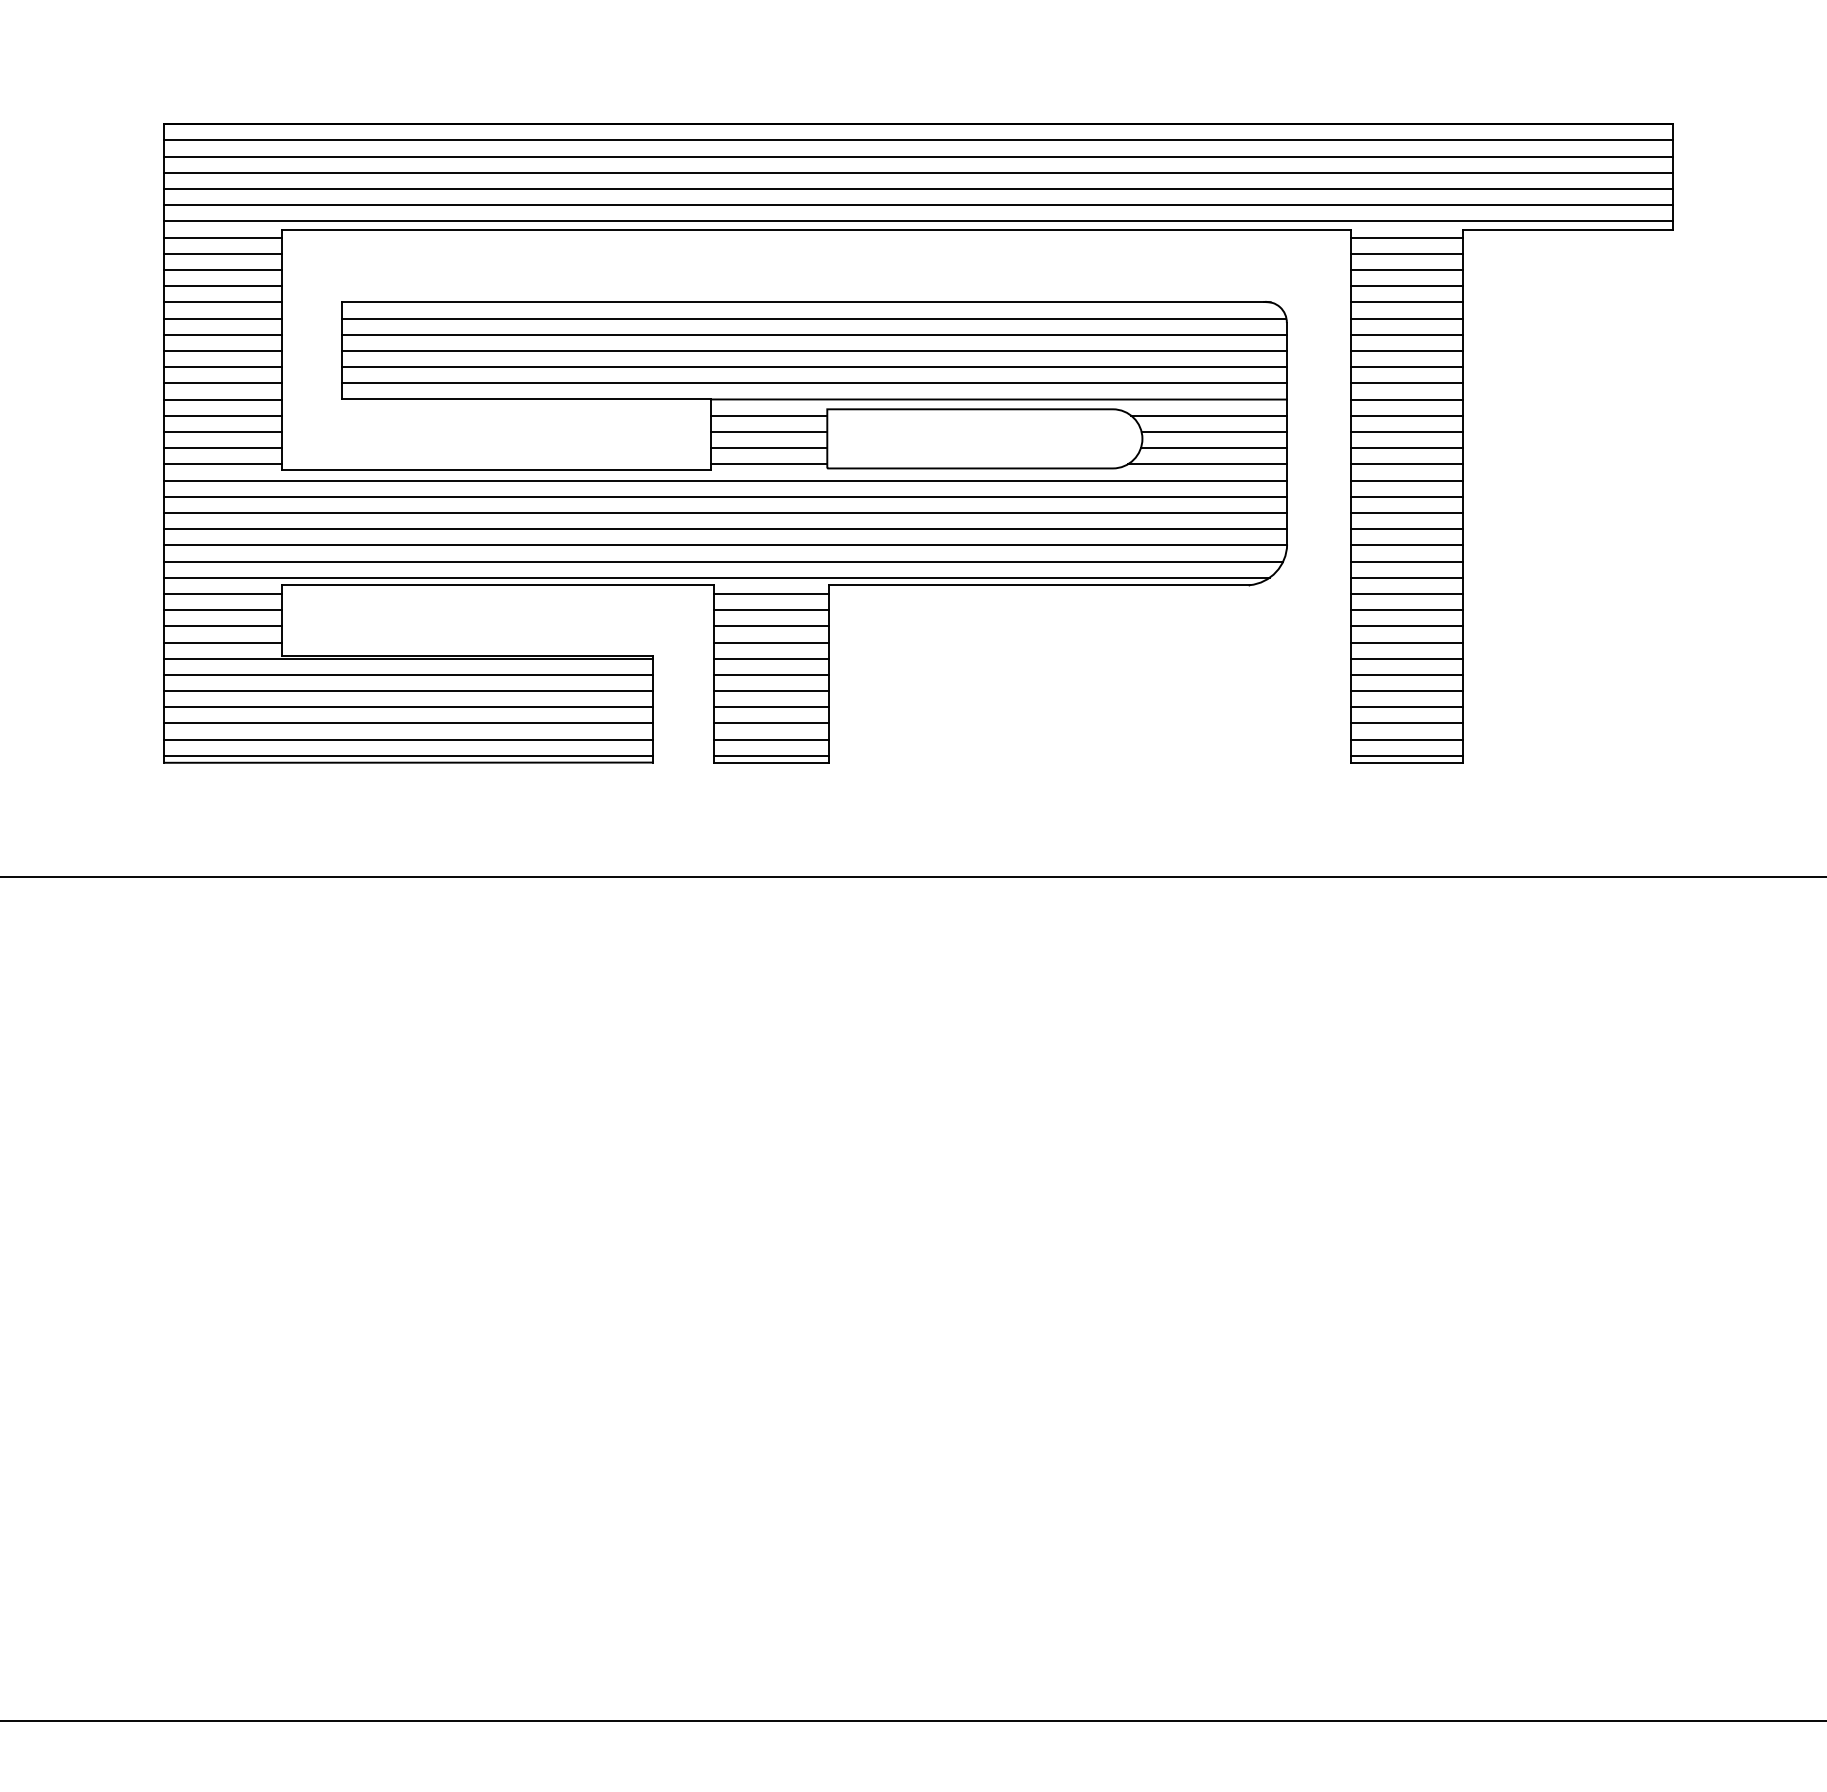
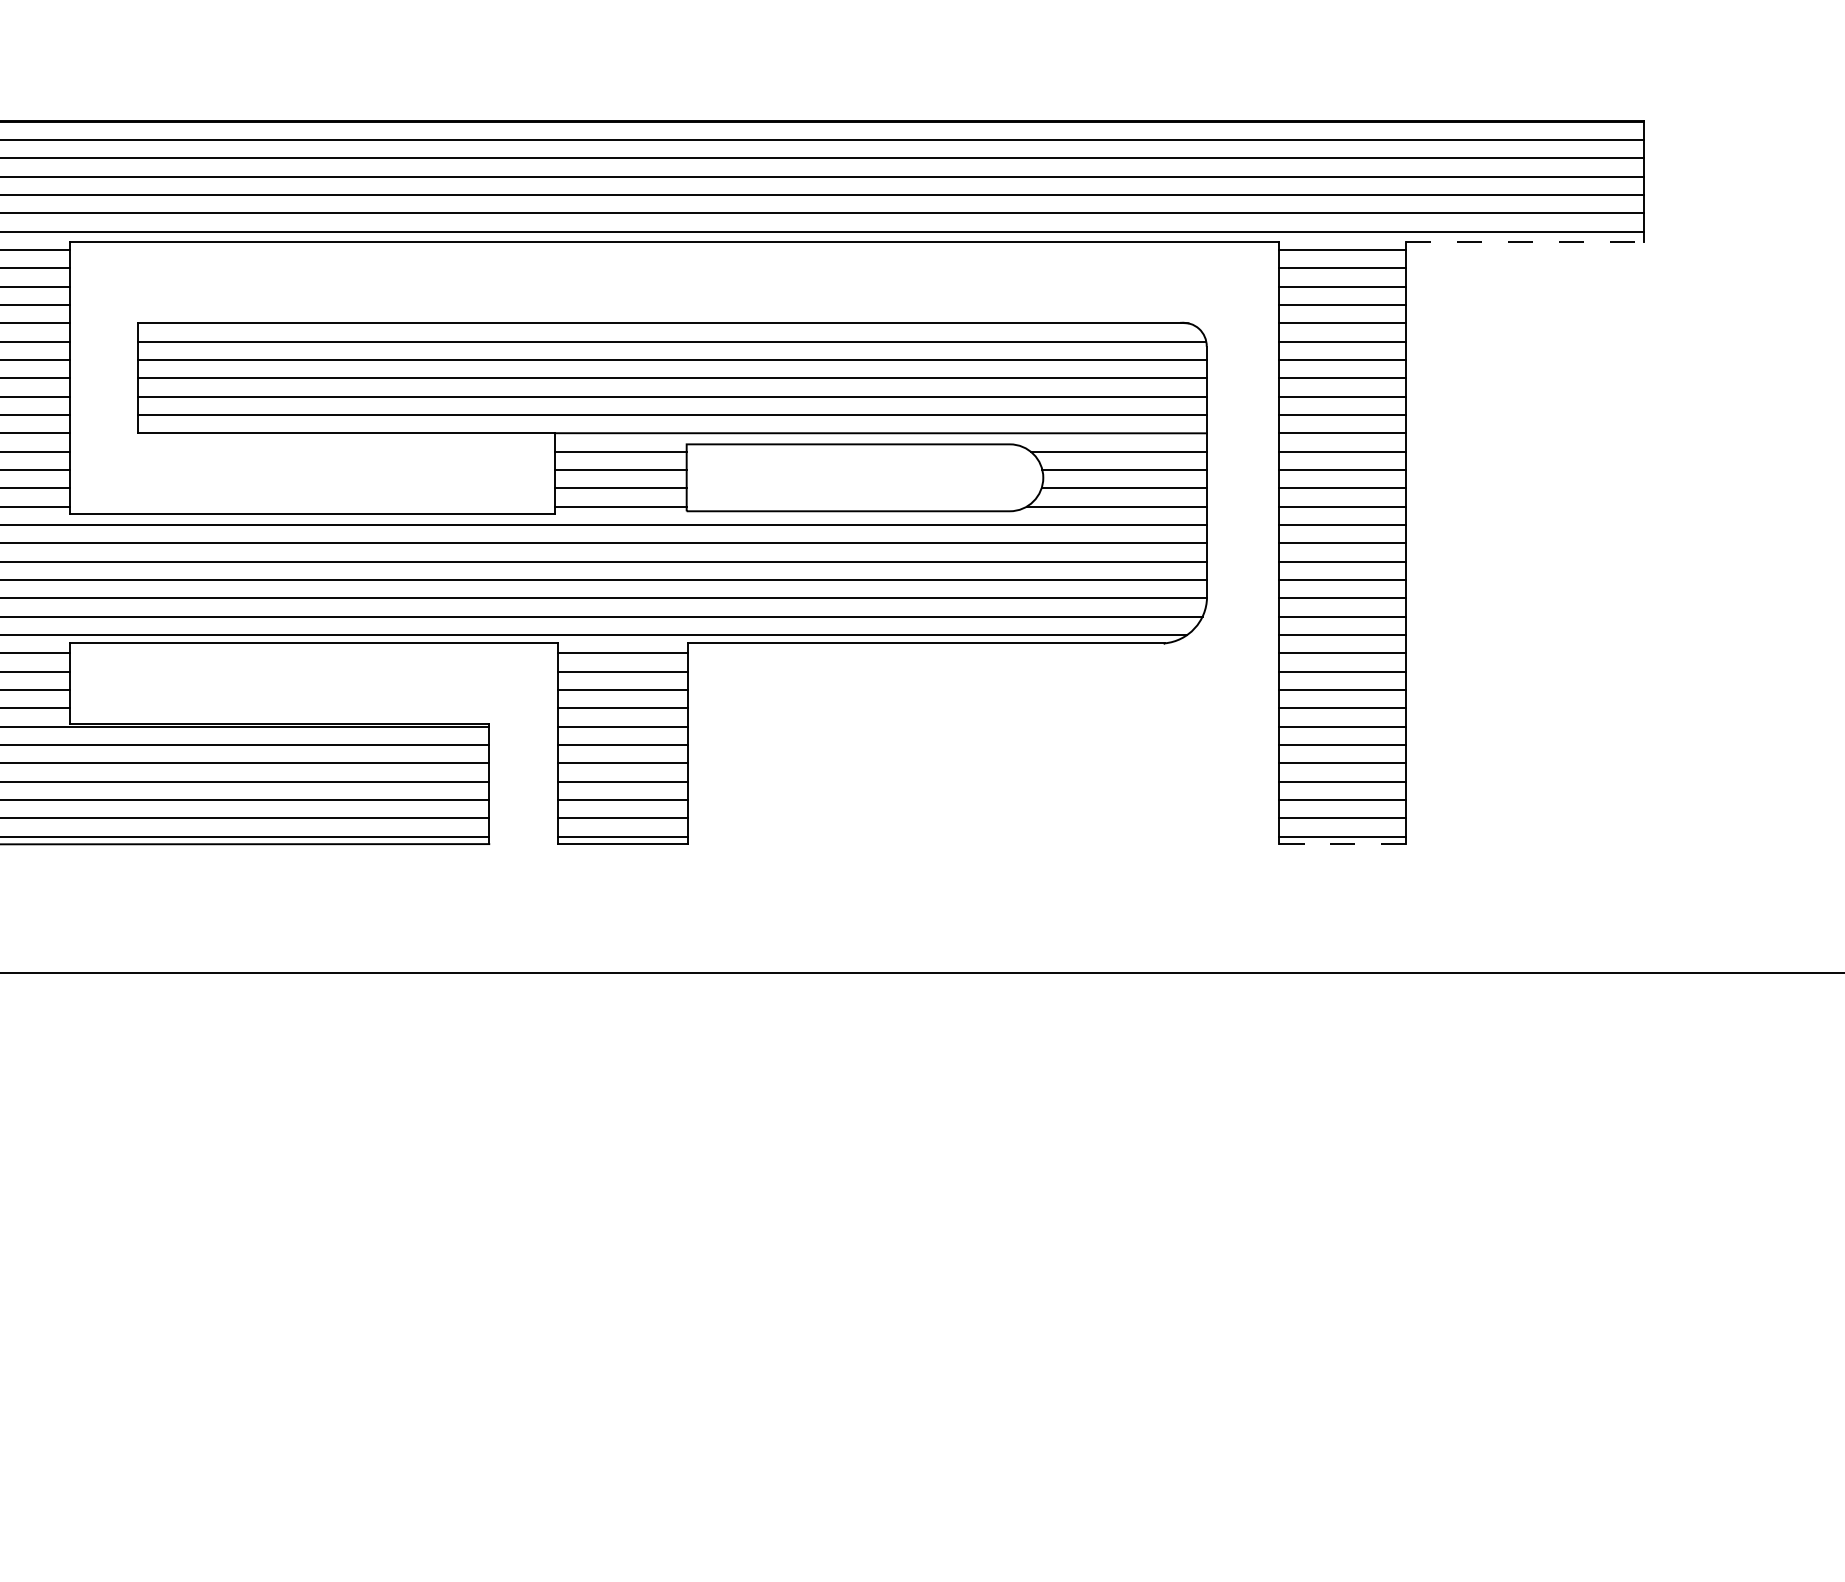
line: (1568, 230) -> (1525, 242), solid -> dashed
line: (1407, 762) -> (1343, 844), solid -> dashed

